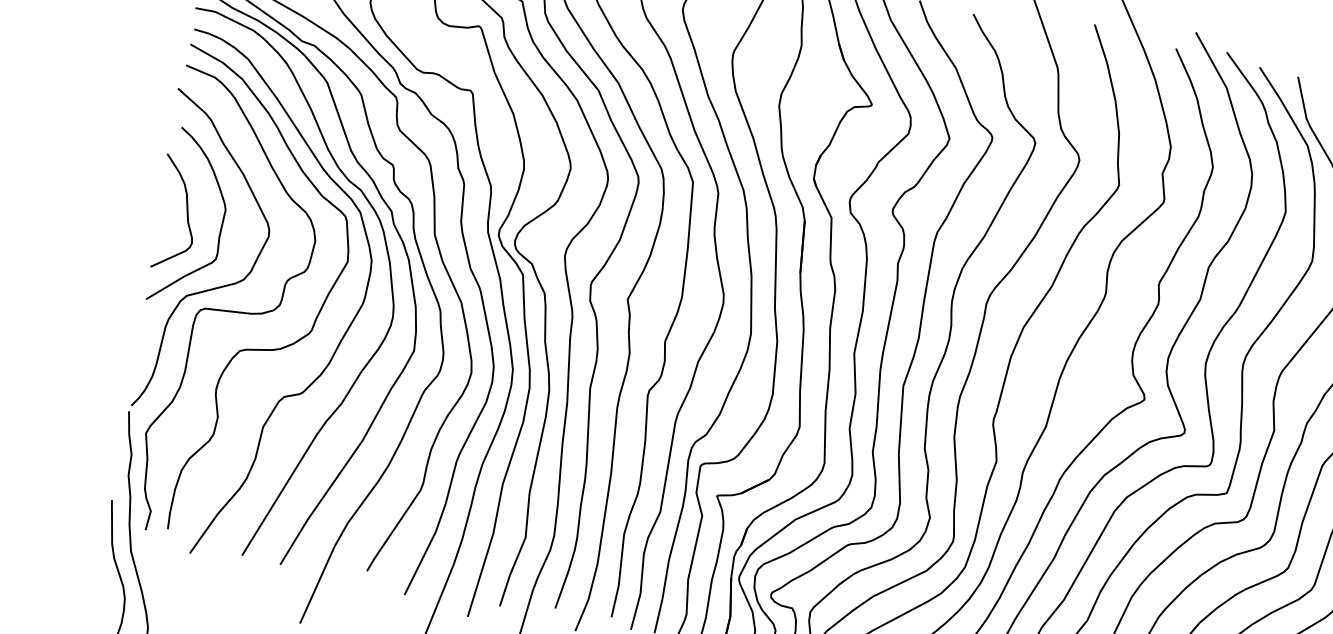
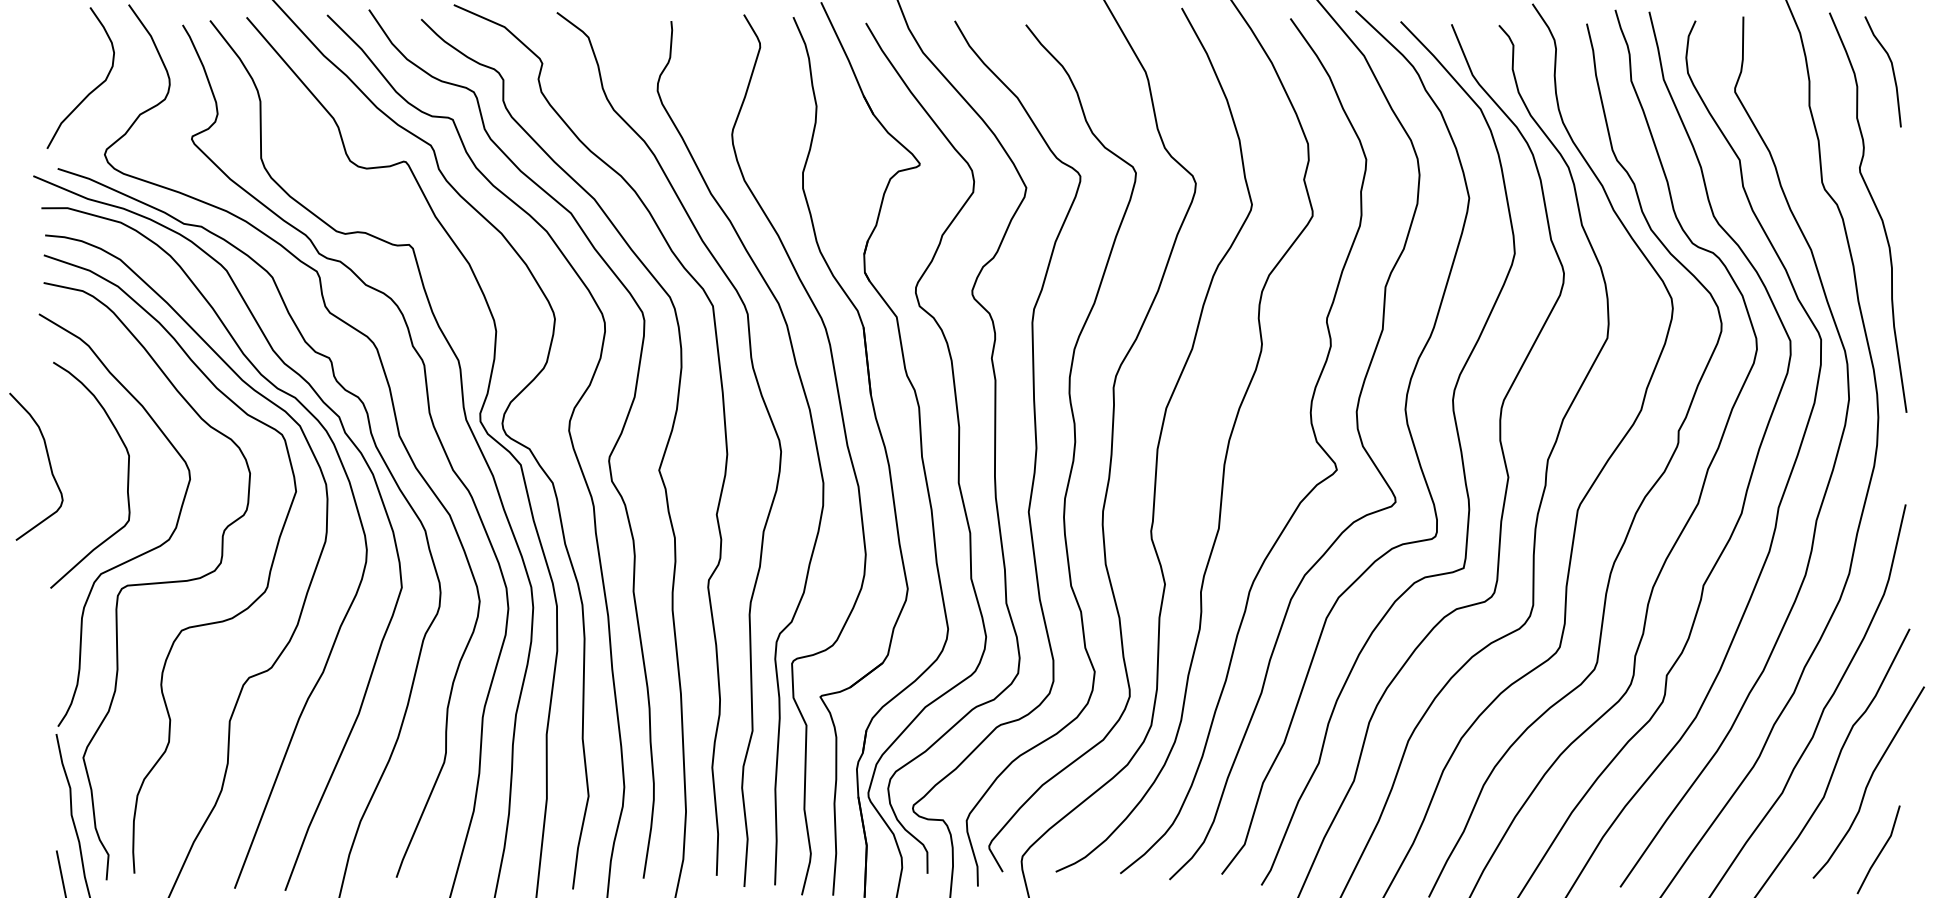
part: (186, 212) -> (48, 462), moved

